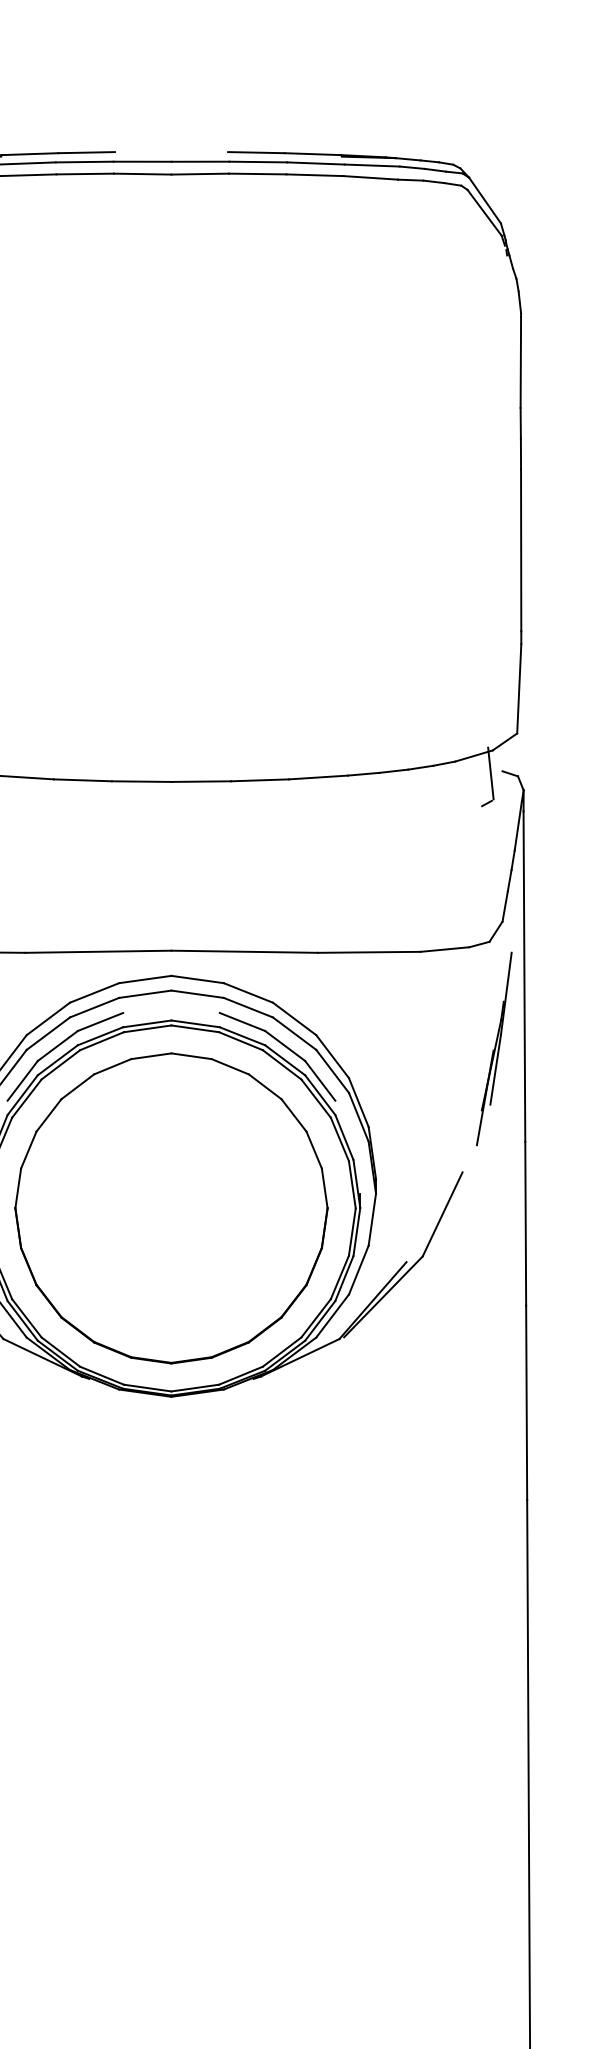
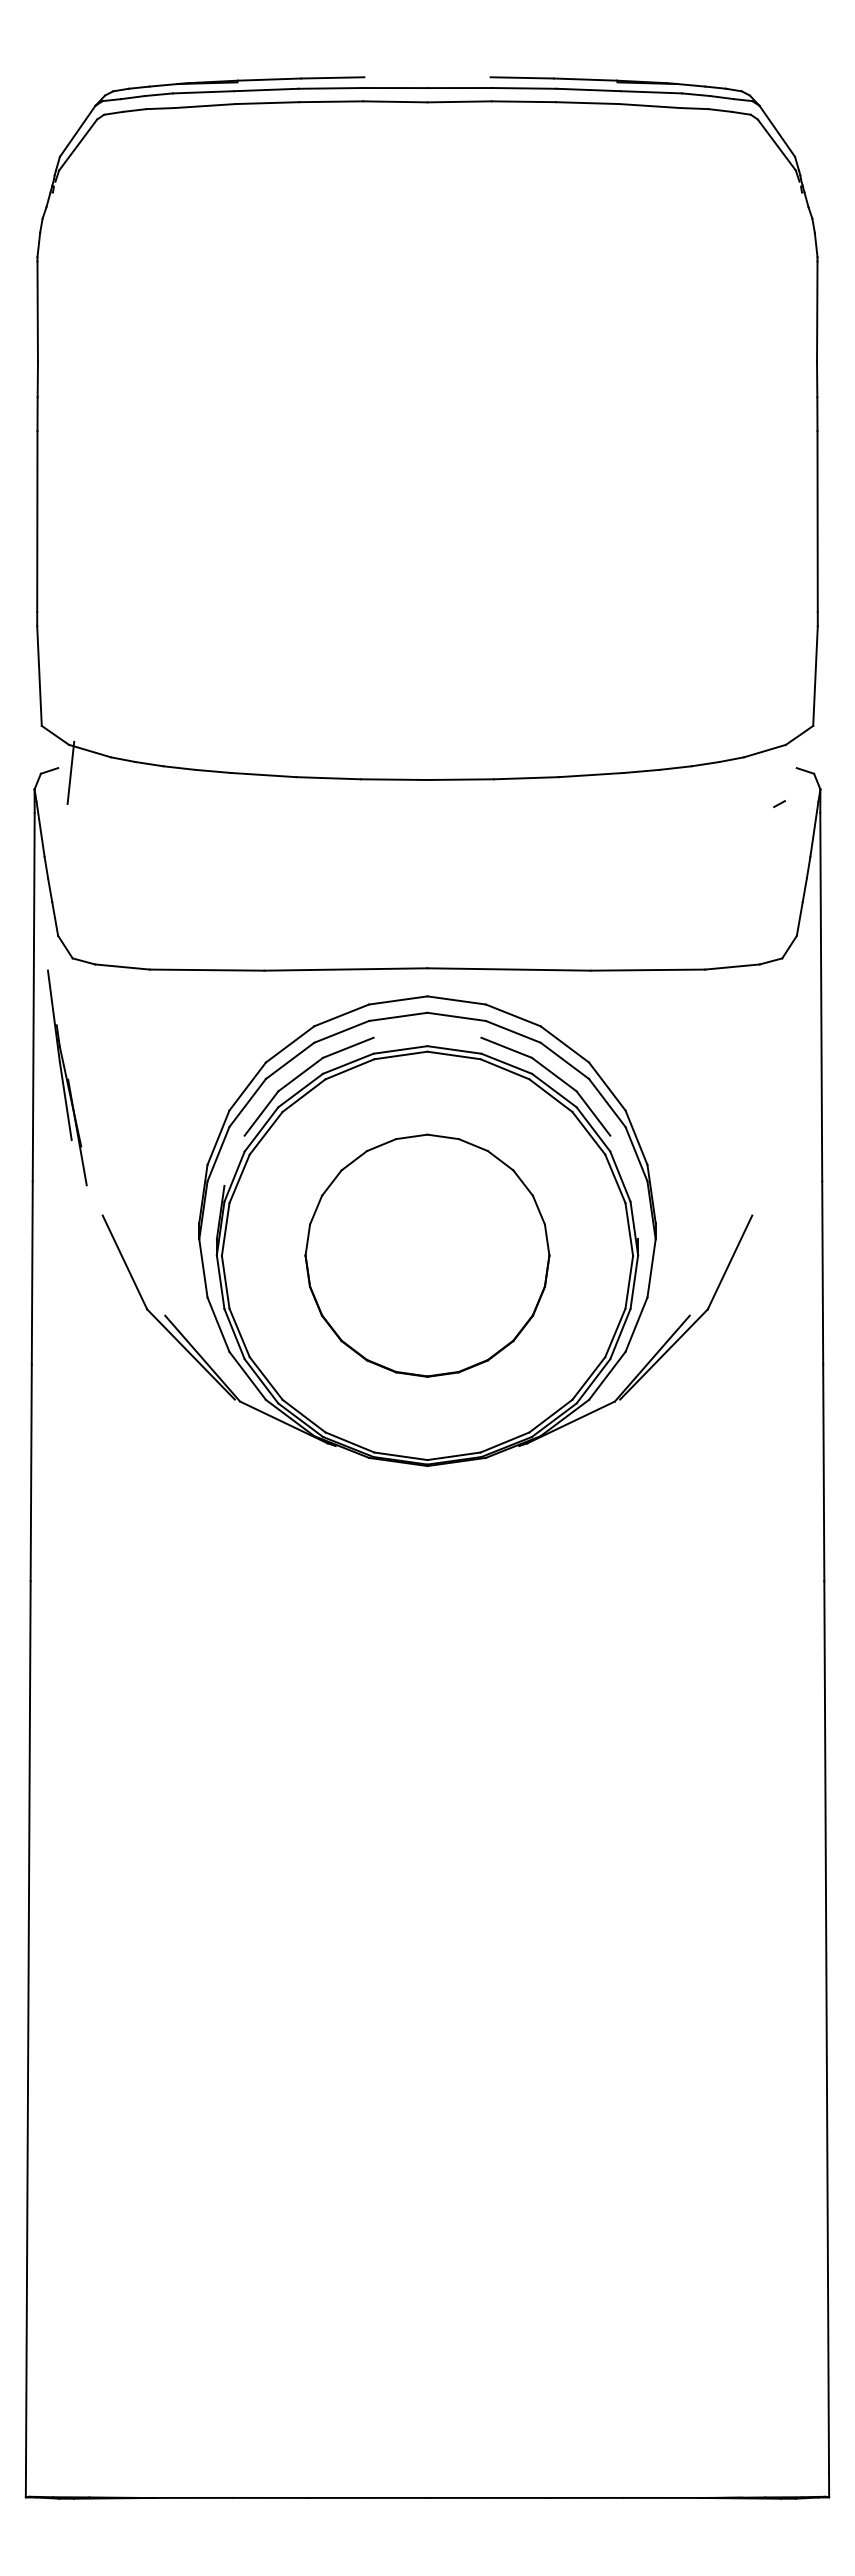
line: (490, 773) -> (783, 770), removed
part: (494, 1048) -> (787, 1077), removed
part: (171, 1208) -> (427, 1255), size x0.7

